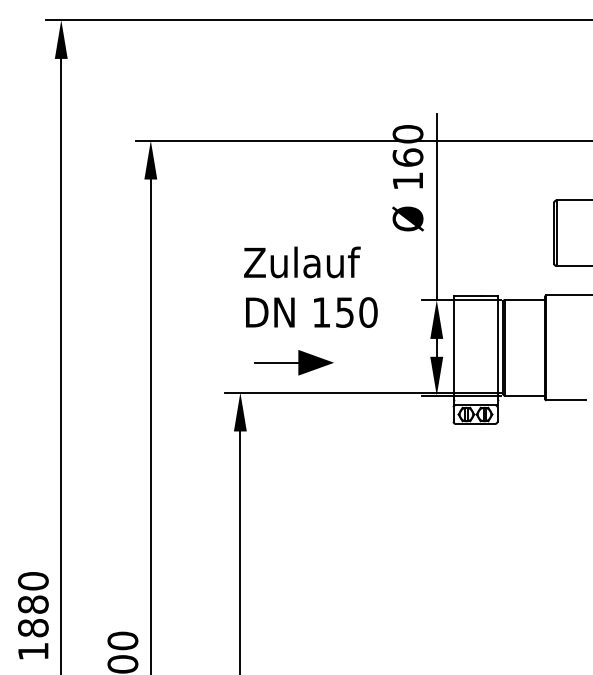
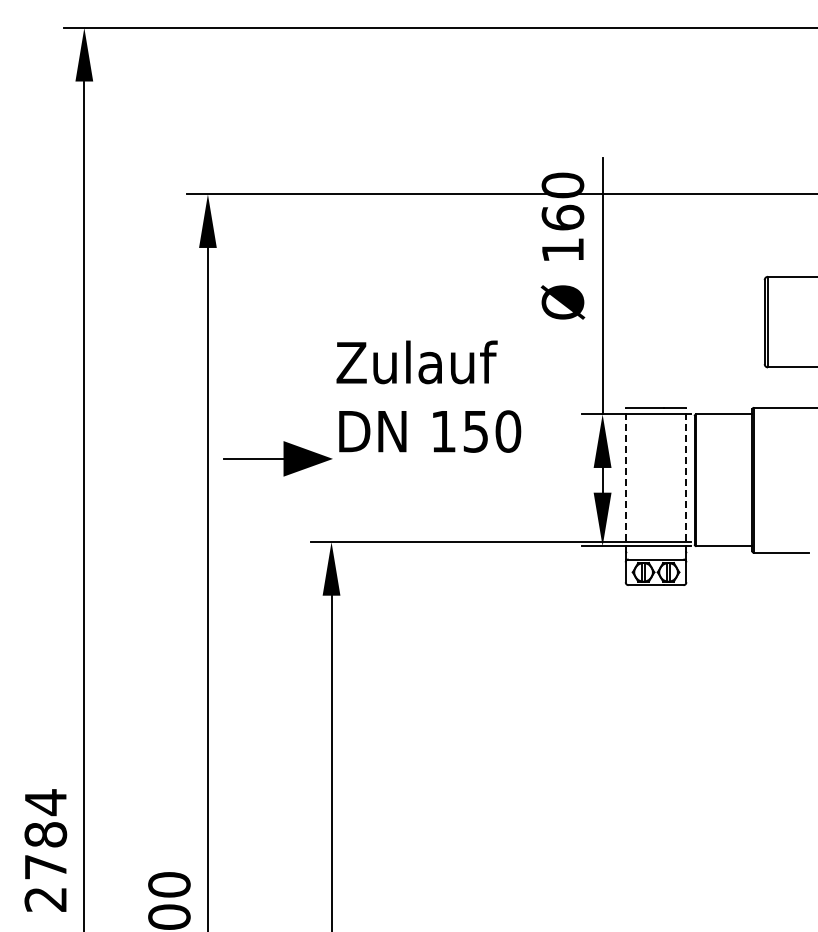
line: (453, 347) -> (625, 479), solid -> dashed
line: (497, 347) -> (686, 479), solid -> dashed
part: (293, 362) -> (277, 458), moved
text: (33, 616) -> (45, 850), 1880 -> 2784

